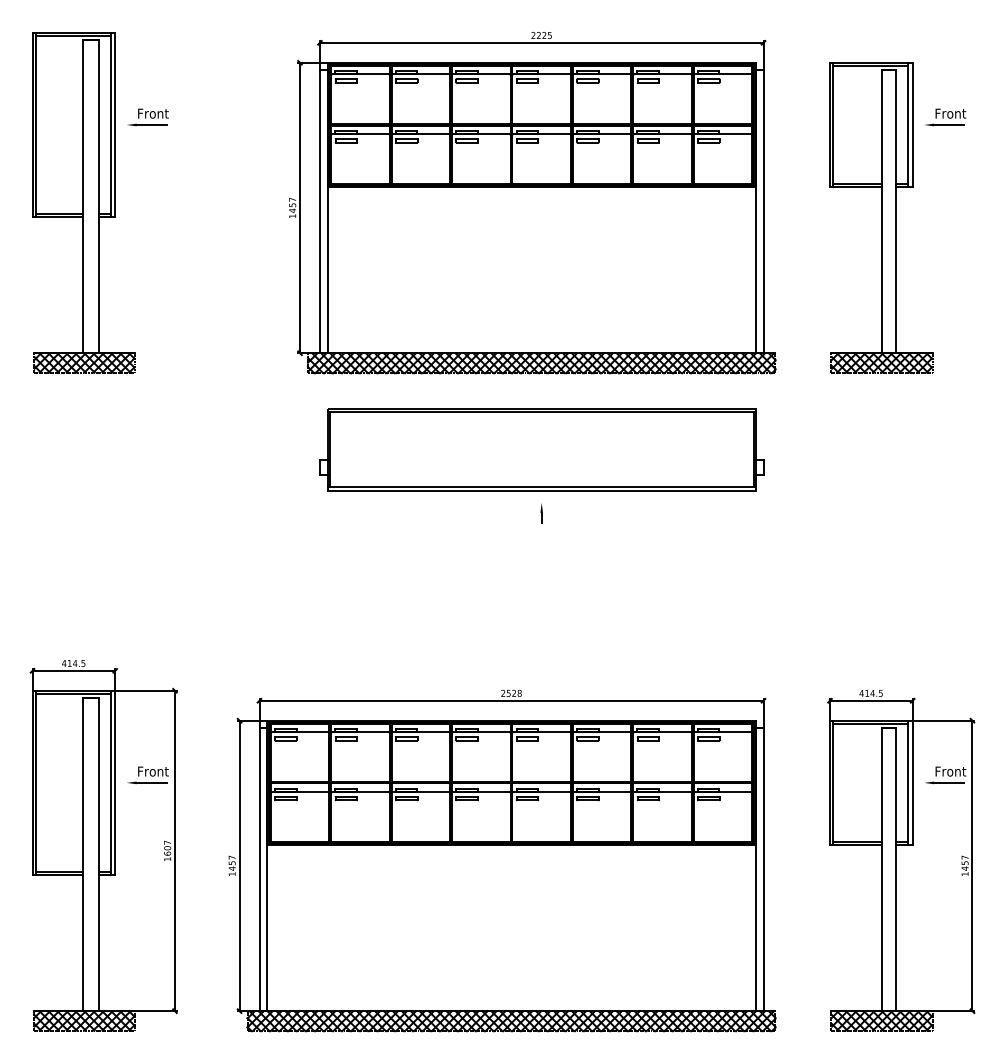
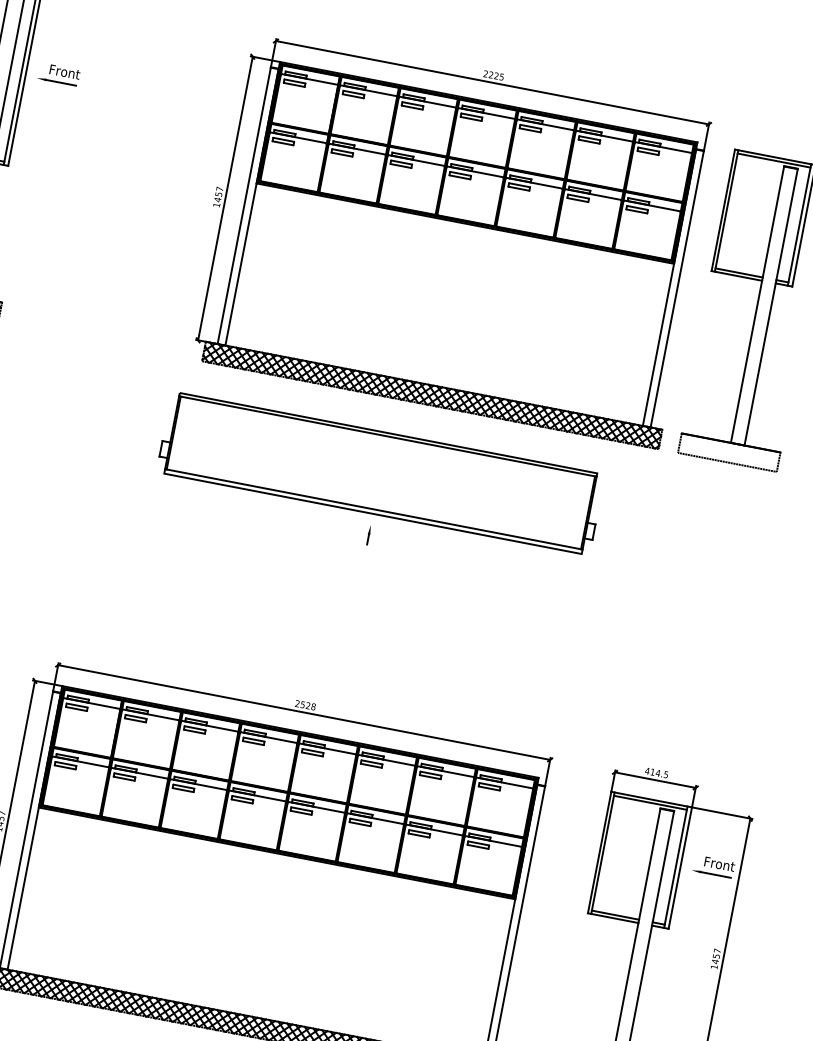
part: (532, 203) -> (453, 237), moved
hatch: (881, 363) -> (728, 452), removed

